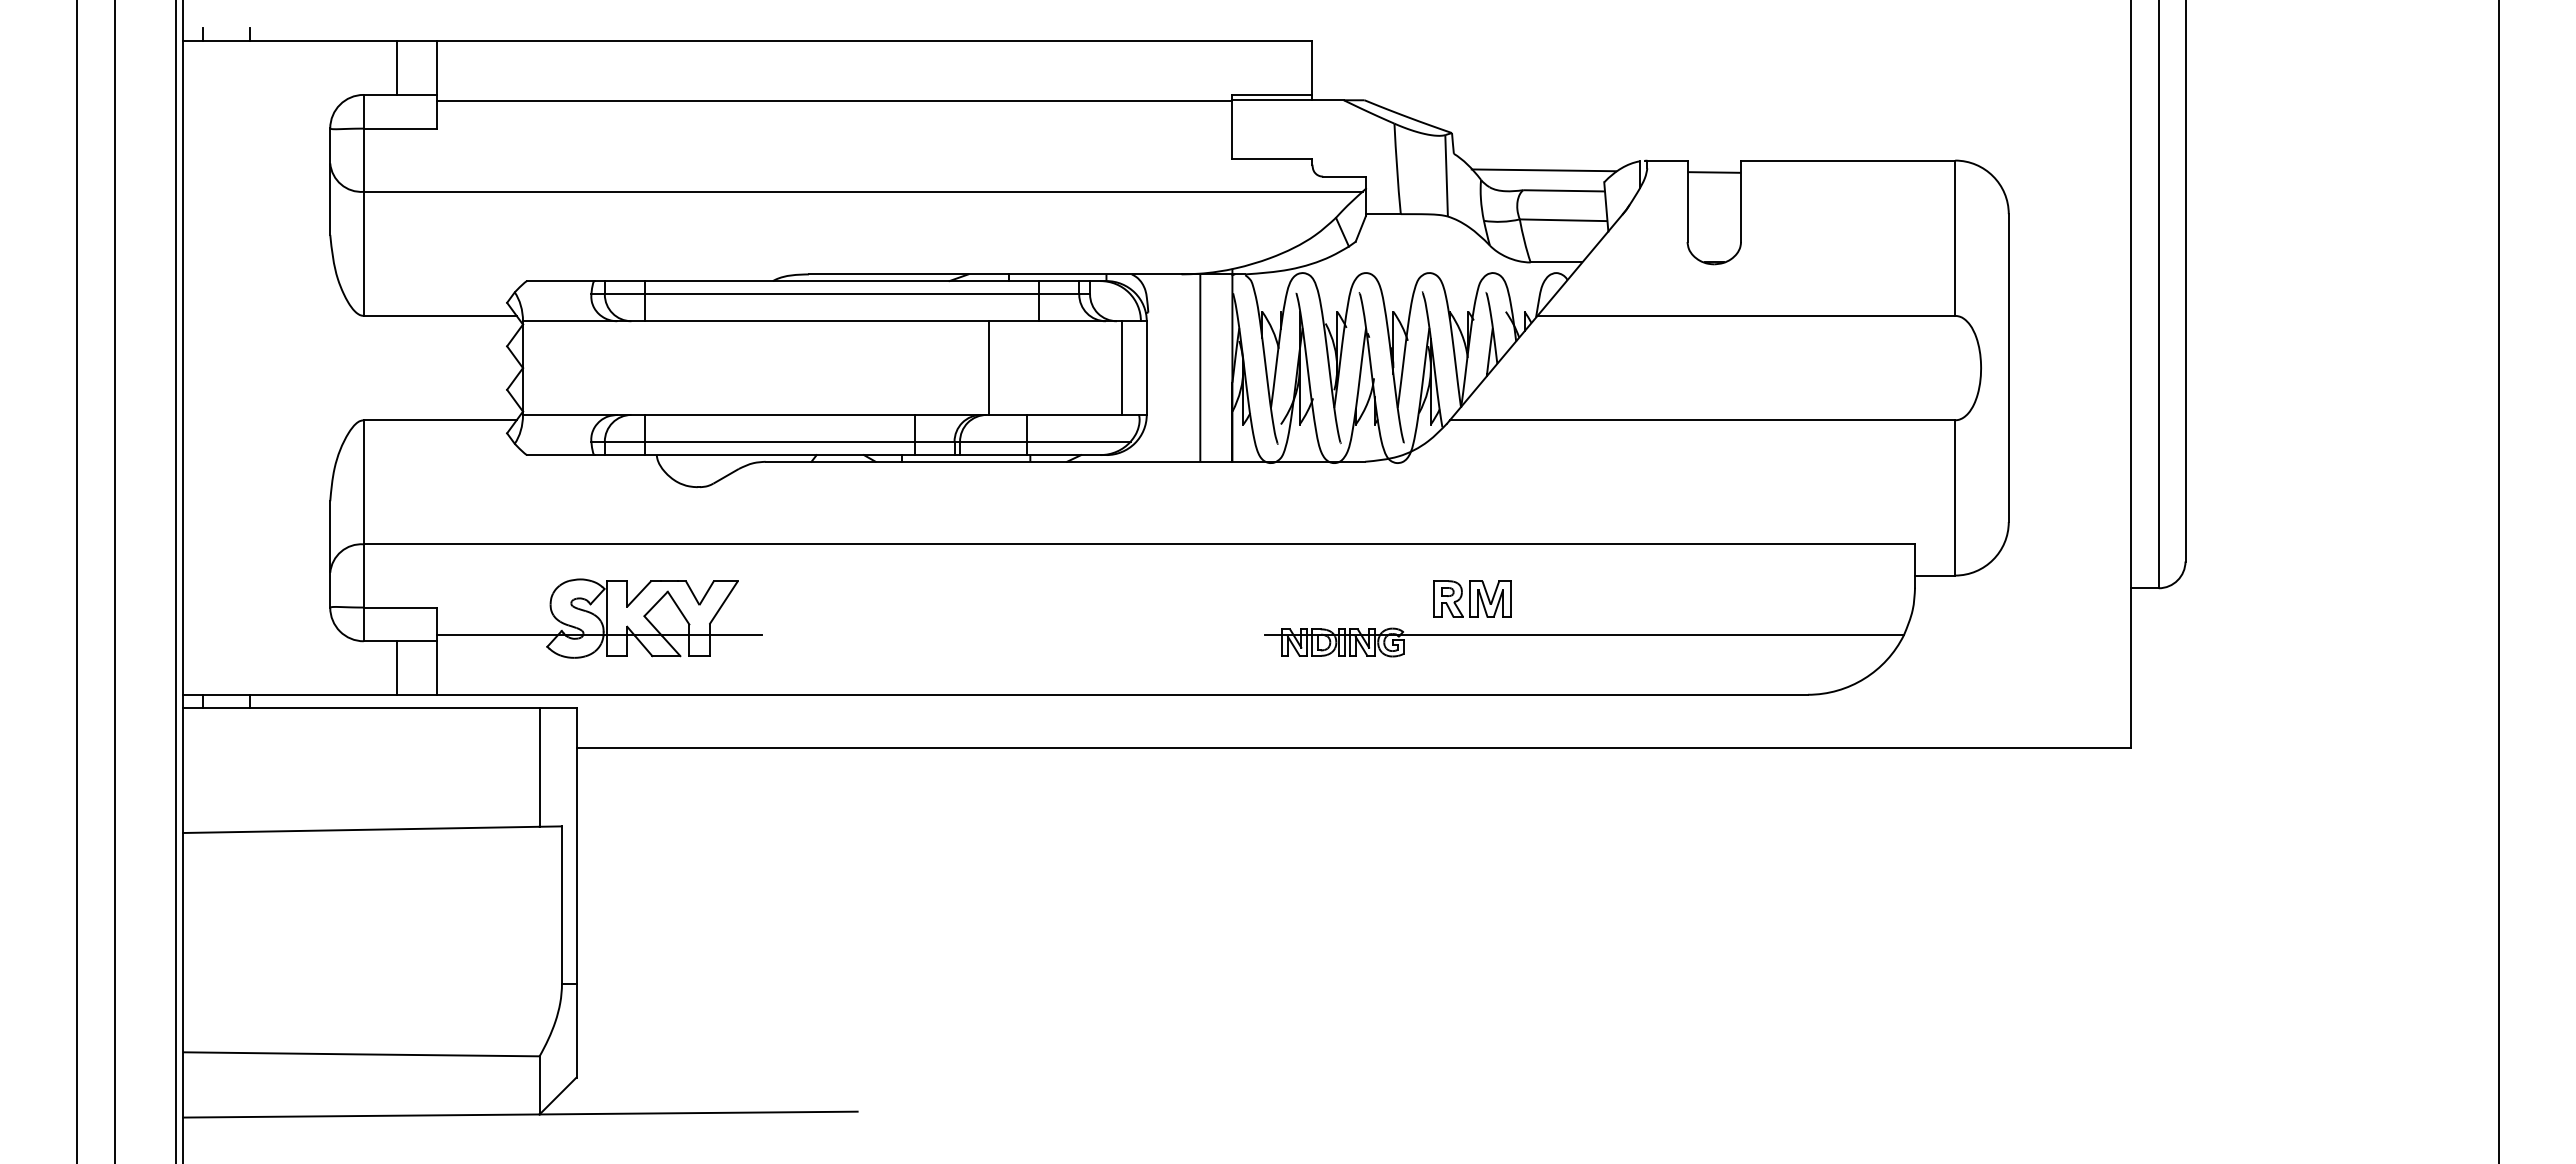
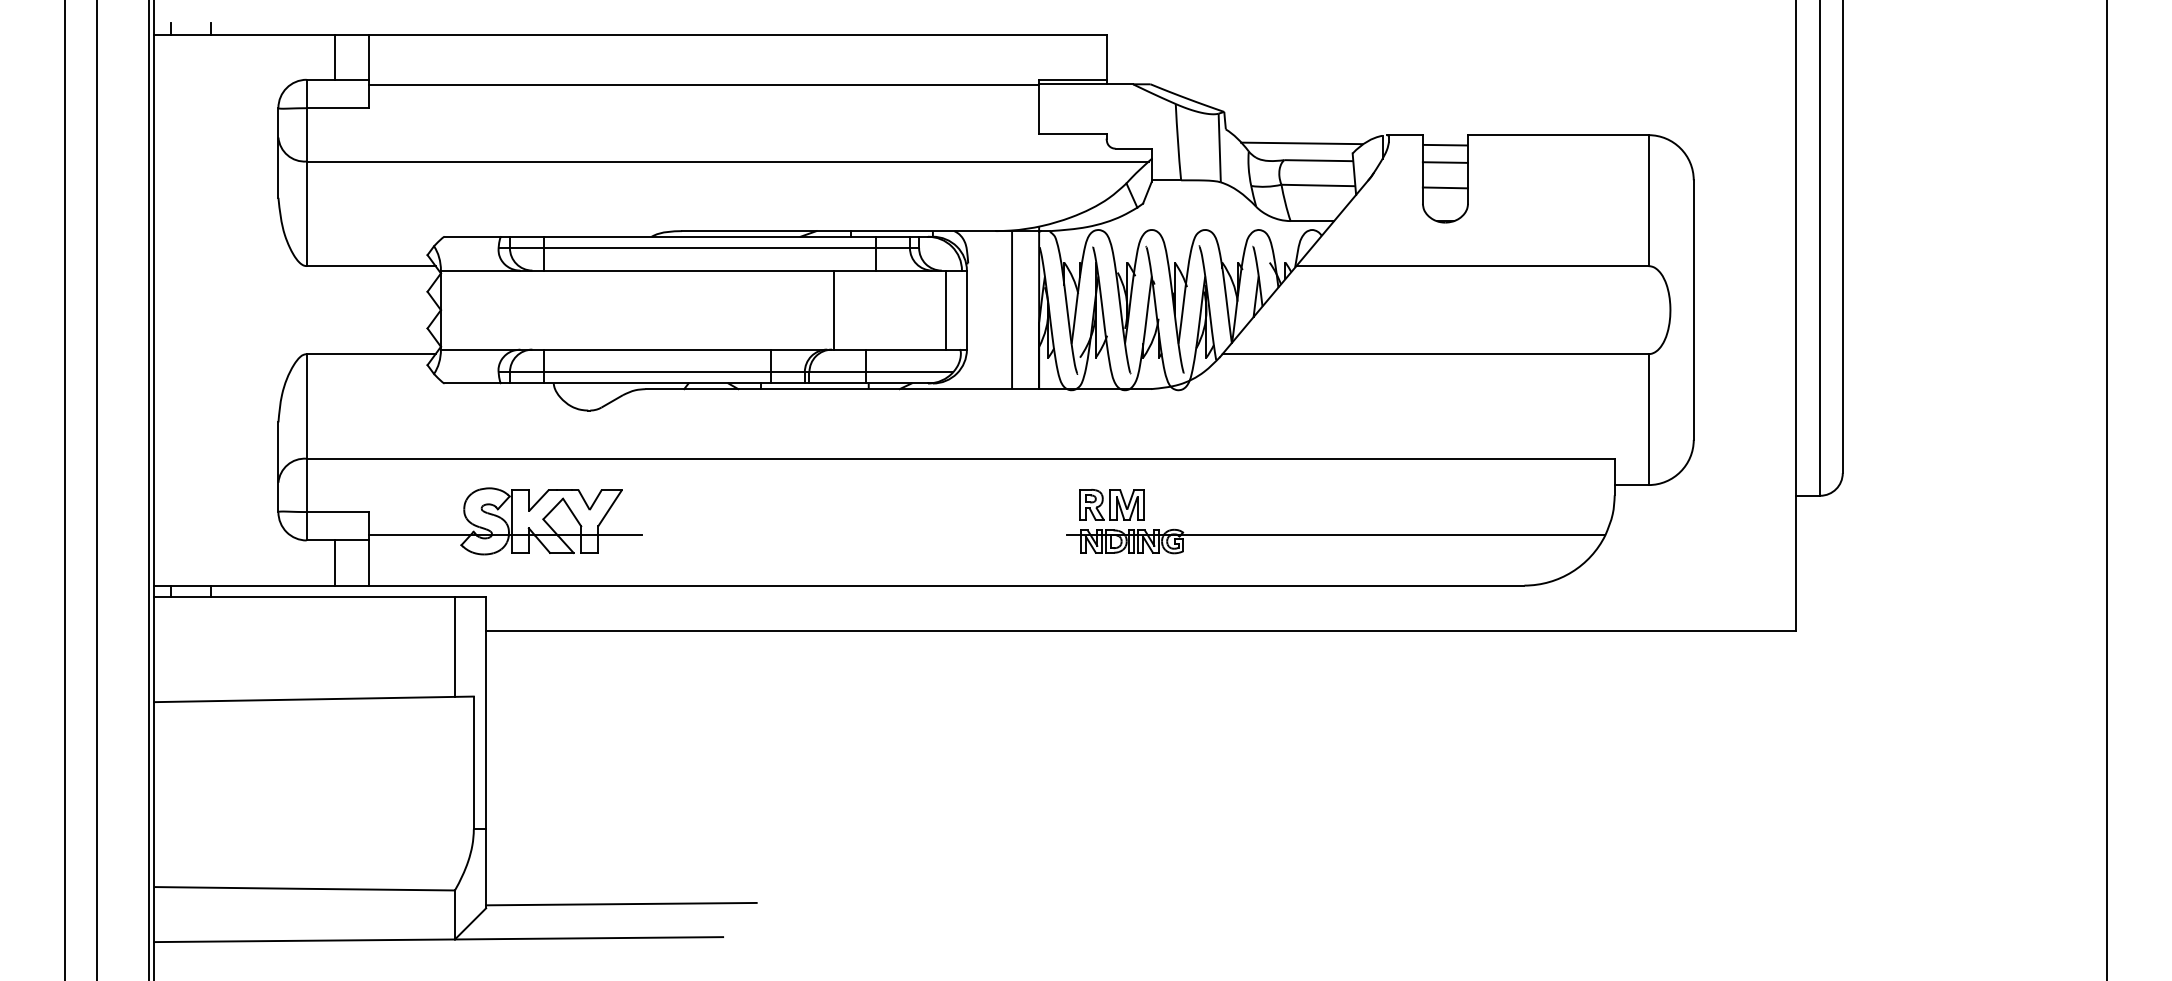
line: (1714, 192) -> (1445, 162), added
line: (1714, 222) -> (1445, 187), added
part: (1472, 598) -> (1111, 504), moved
line: (736, 1072) -> (620, 904), added

